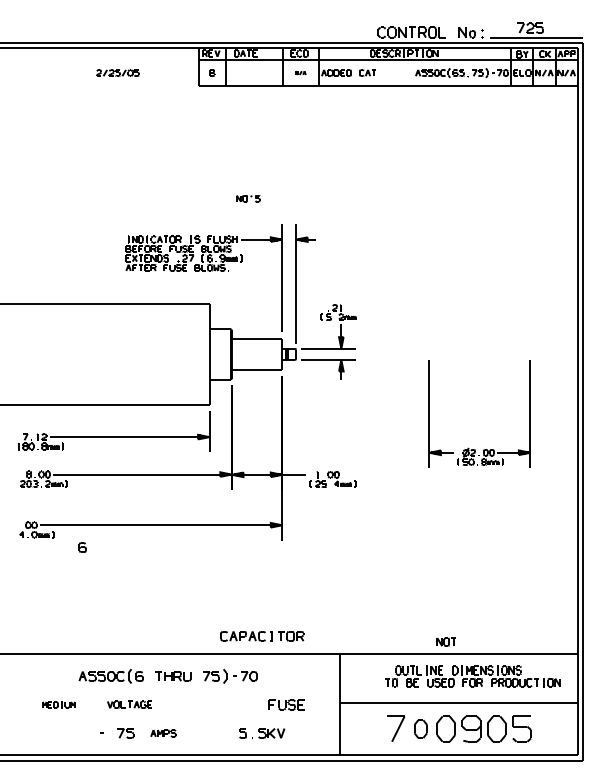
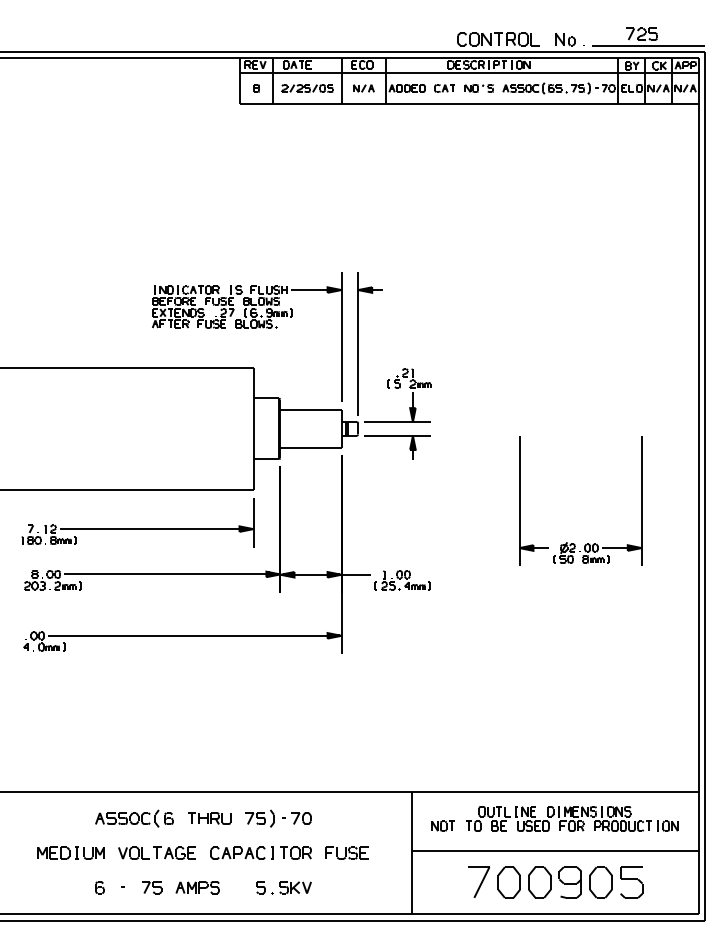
part: (117, 73) -> (307, 88), moved
part: (300, 73) -> (363, 88), size x1.67
part: (247, 198) -> (478, 88), moved
part: (82, 547) -> (99, 887), moved
part: (261, 635) -> (260, 852), moved
part: (445, 641) -> (442, 825), moved
part: (58, 704) -> (70, 852), size x1.67
part: (129, 704) -> (156, 852), size x1.43
part: (420, 729) -> (508, 882), size x1.43
part: (163, 733) -> (197, 887), size x1.43
part: (261, 733) -> (283, 887), moved

